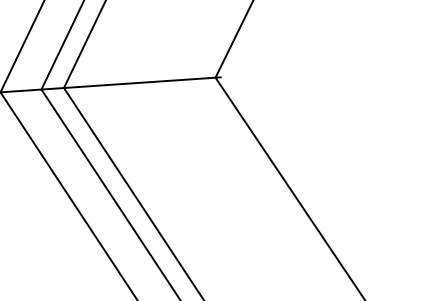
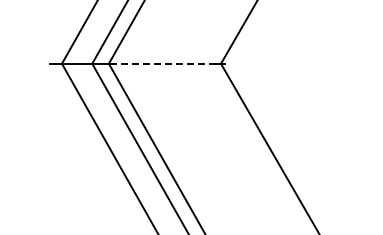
line: (136, 82) -> (162, 63), solid -> dashed

